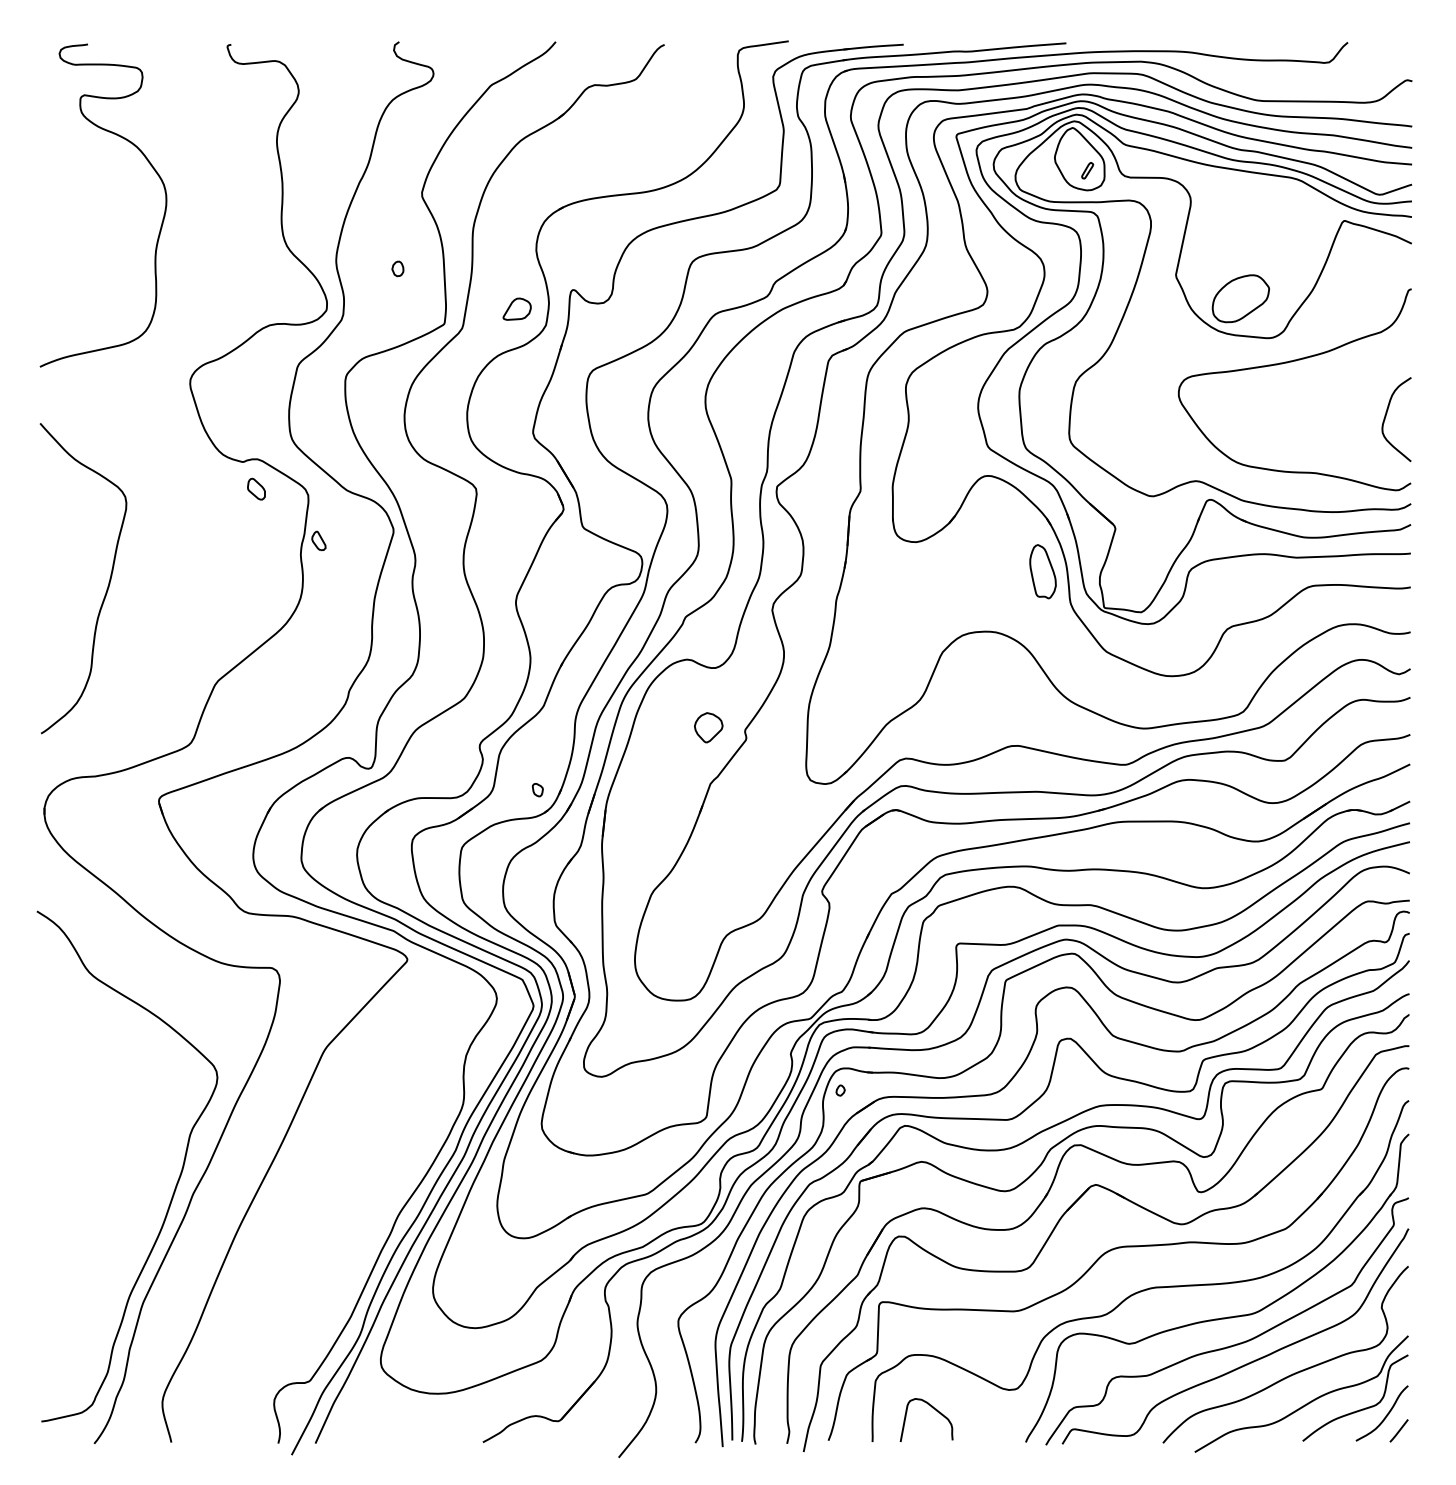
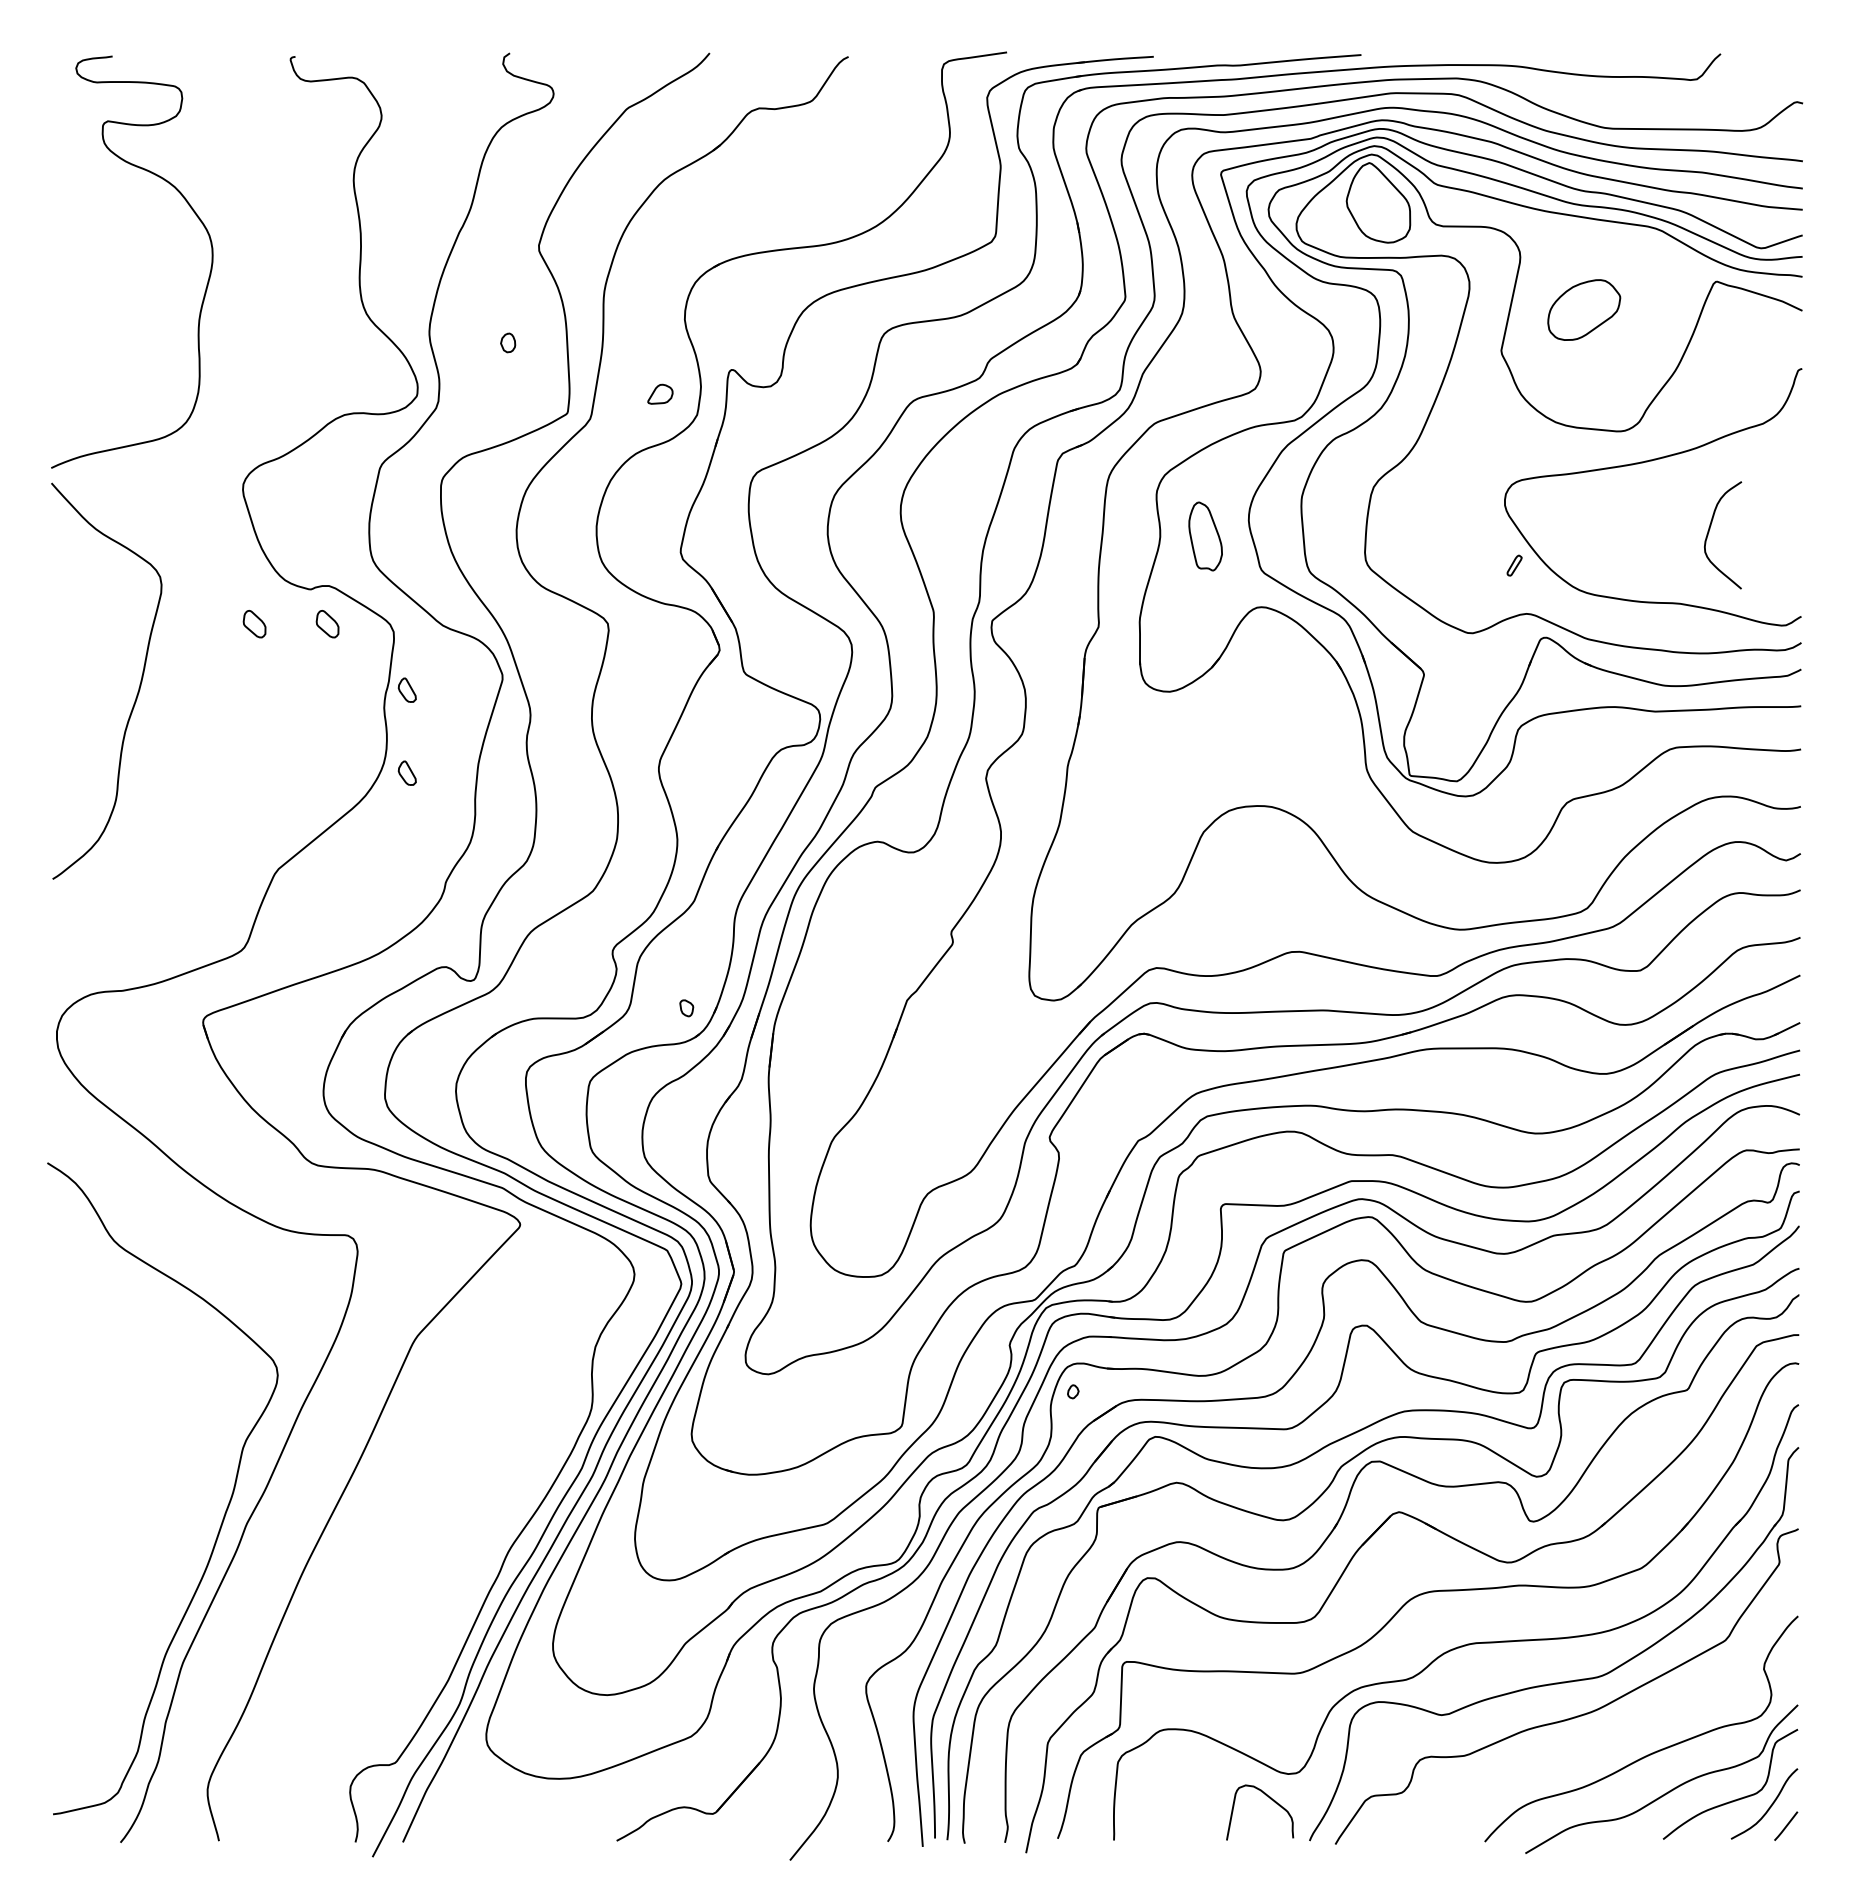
part: (1087, 170) -> (1514, 565), moved
part: (1241, 298) -> (1584, 309), moved
part: (517, 308) -> (660, 393), size x0.7
curve: (1386, 415) -> (1710, 529), moved
part: (199, 489) -> (254, 624), added
part: (1042, 571) -> (1205, 536), moved
curve: (107, 586) -> (137, 691), moved
part: (318, 605) -> (406, 772), added
part: (708, 727) -> (904, 928), removed
curve: (1248, 1362) -> (1593, 1739), removed
curve: (934, 1409) -> (1270, 1799), moved

